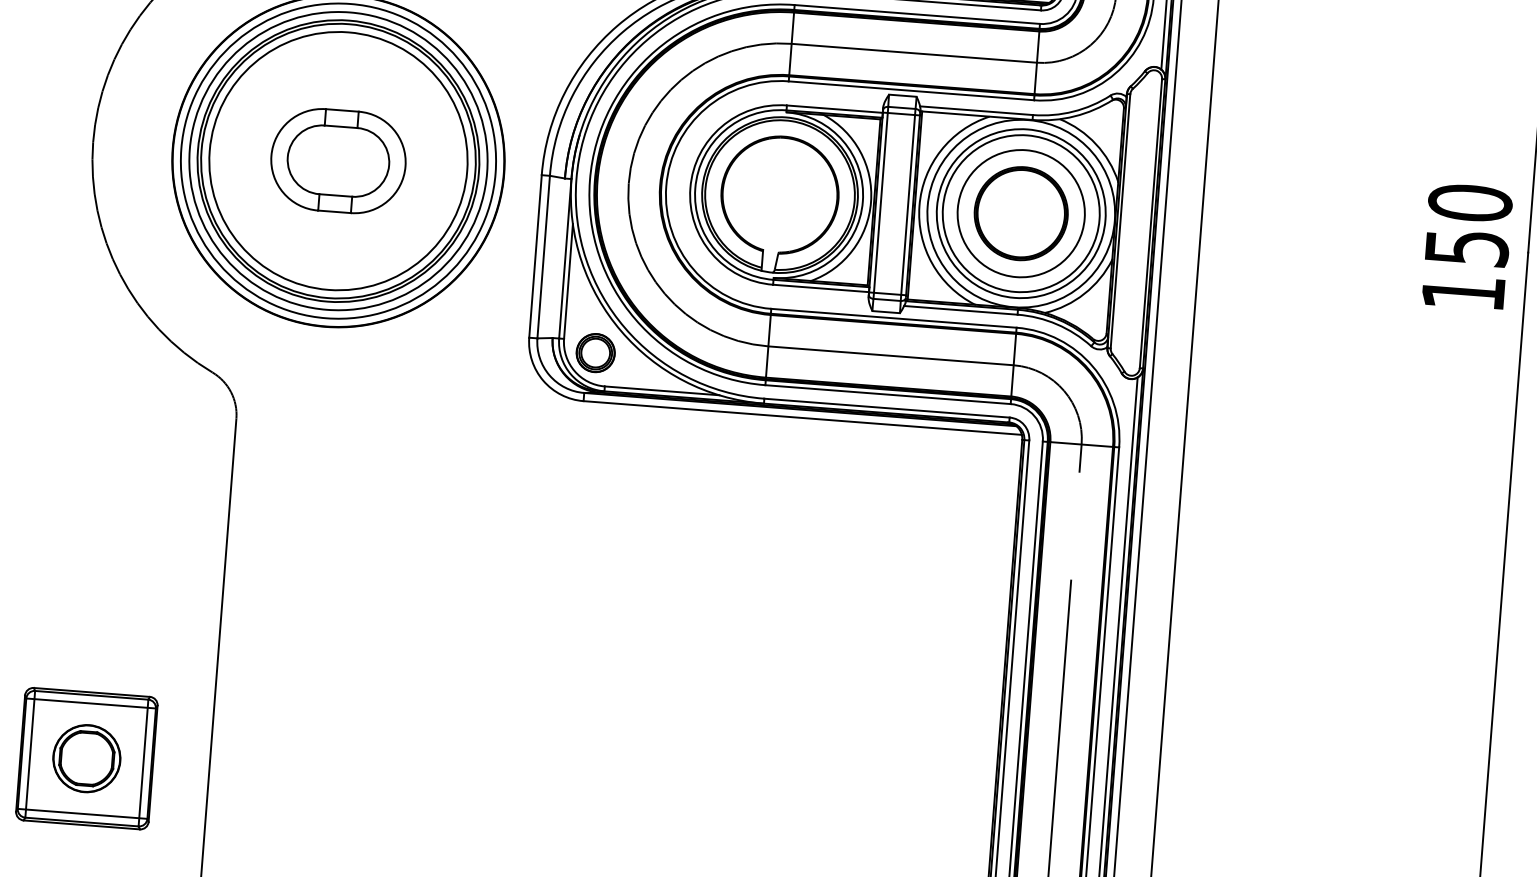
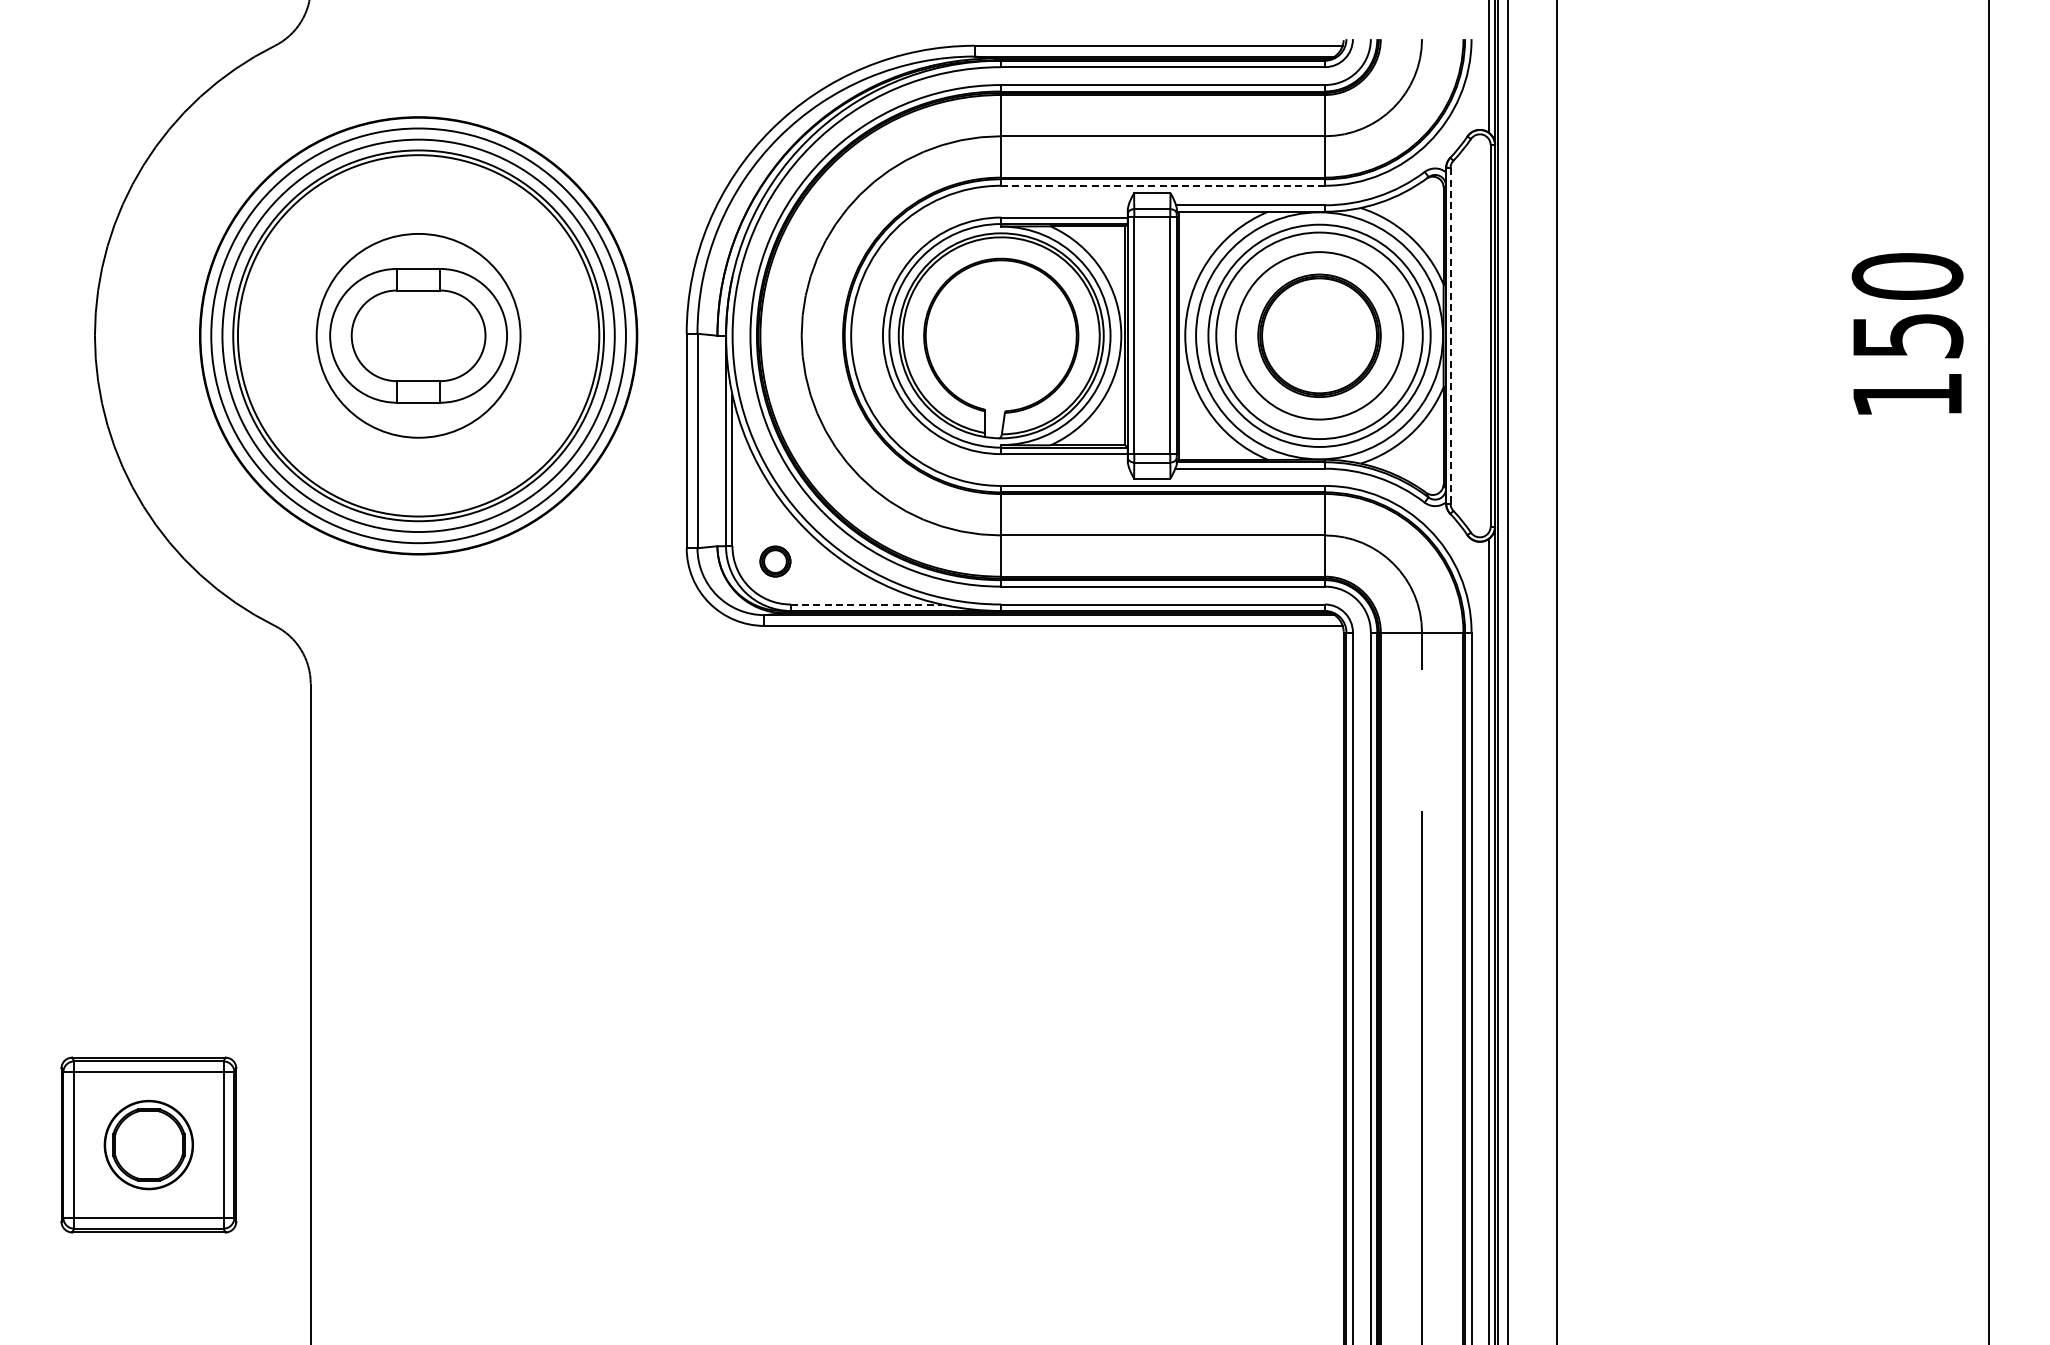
line: (911, 90) -> (1163, 185), solid -> dashed
circle: (338, 160) -> (418, 335), size x0.6
line: (1120, 221) -> (1450, 335), solid -> dashed
part: (595, 352) -> (775, 561), size x0.6
line: (662, 390) -> (866, 604), solid -> dashed

